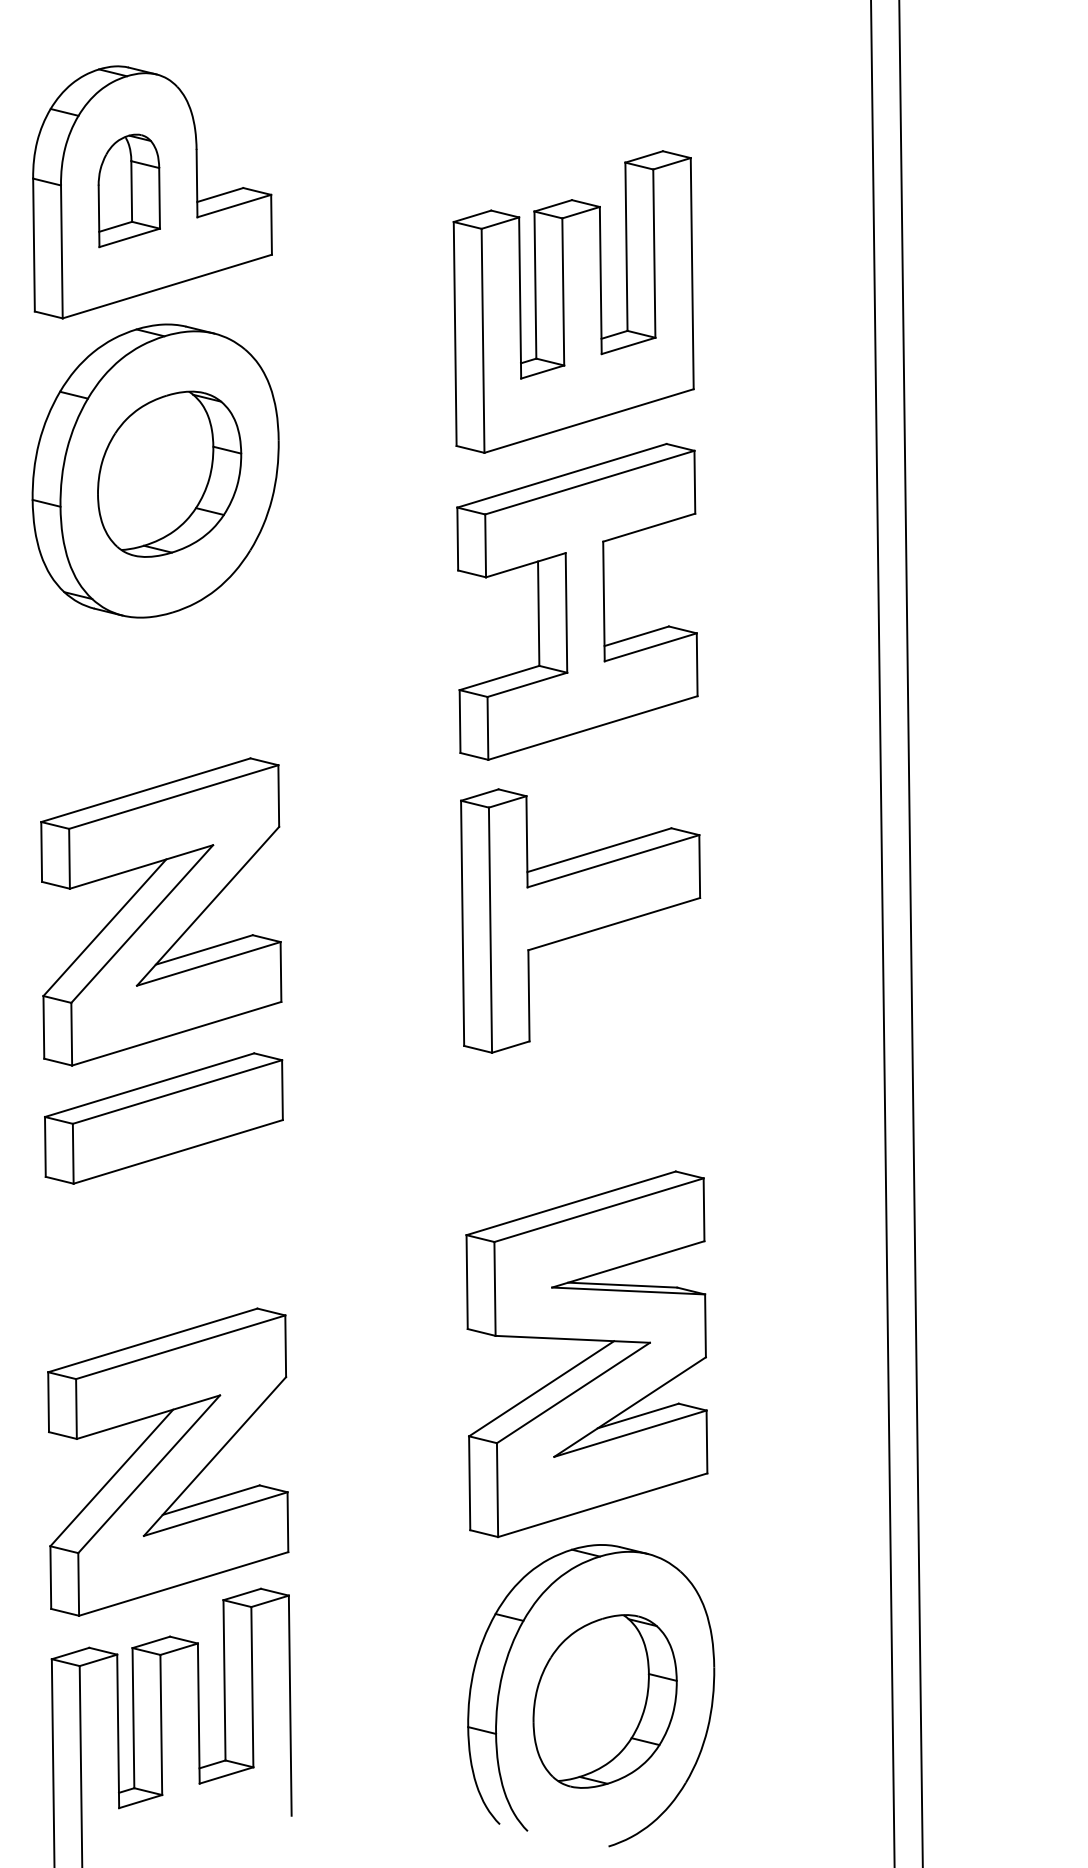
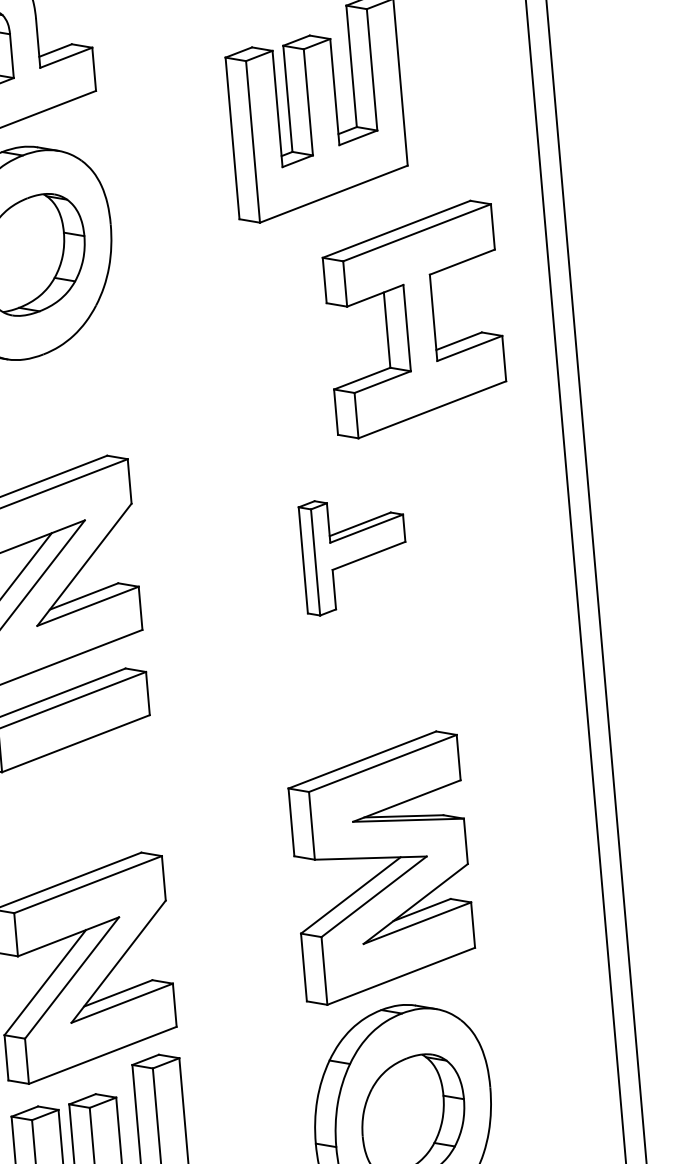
part: (577, 601) -> (414, 319), moved
part: (580, 920) -> (354, 555), size x0.6

